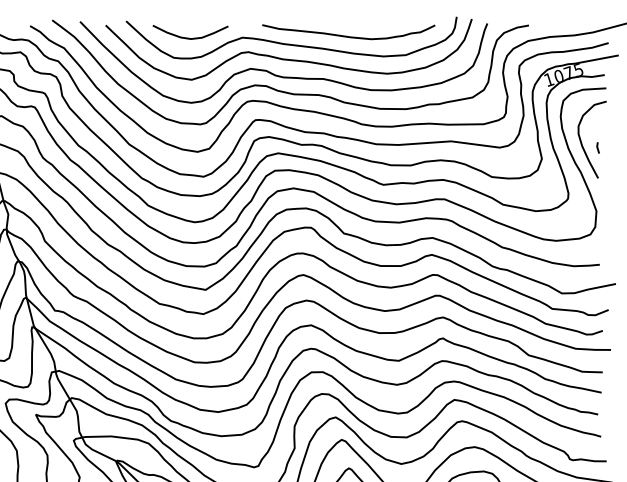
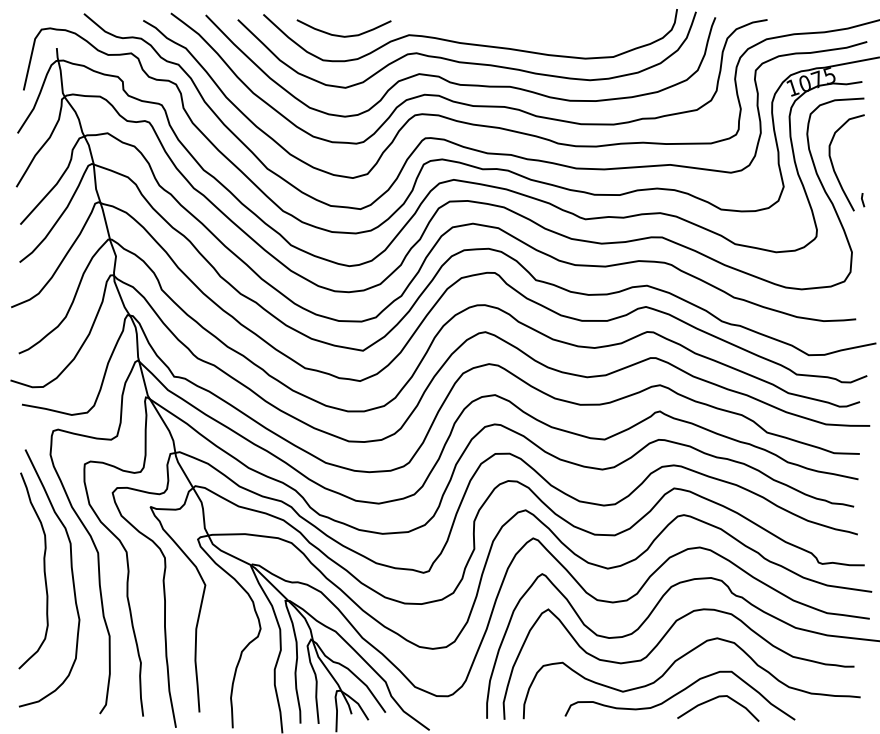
curve: (345, 35) -> (538, 32), removed
line: (598, 148) -> (863, 200), moved

